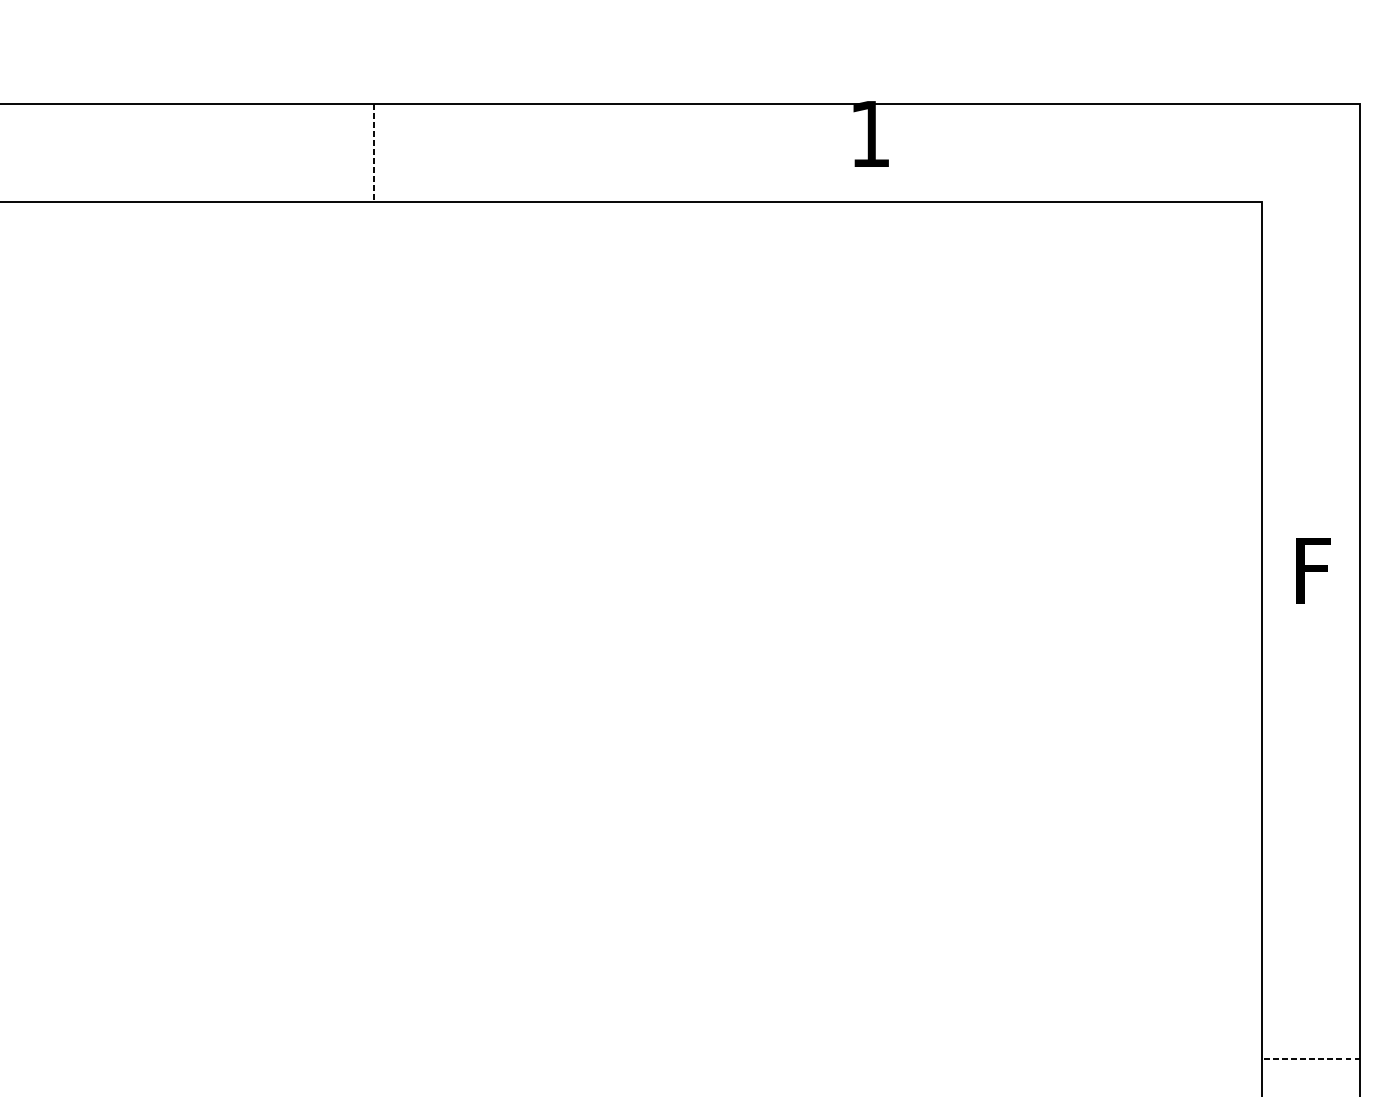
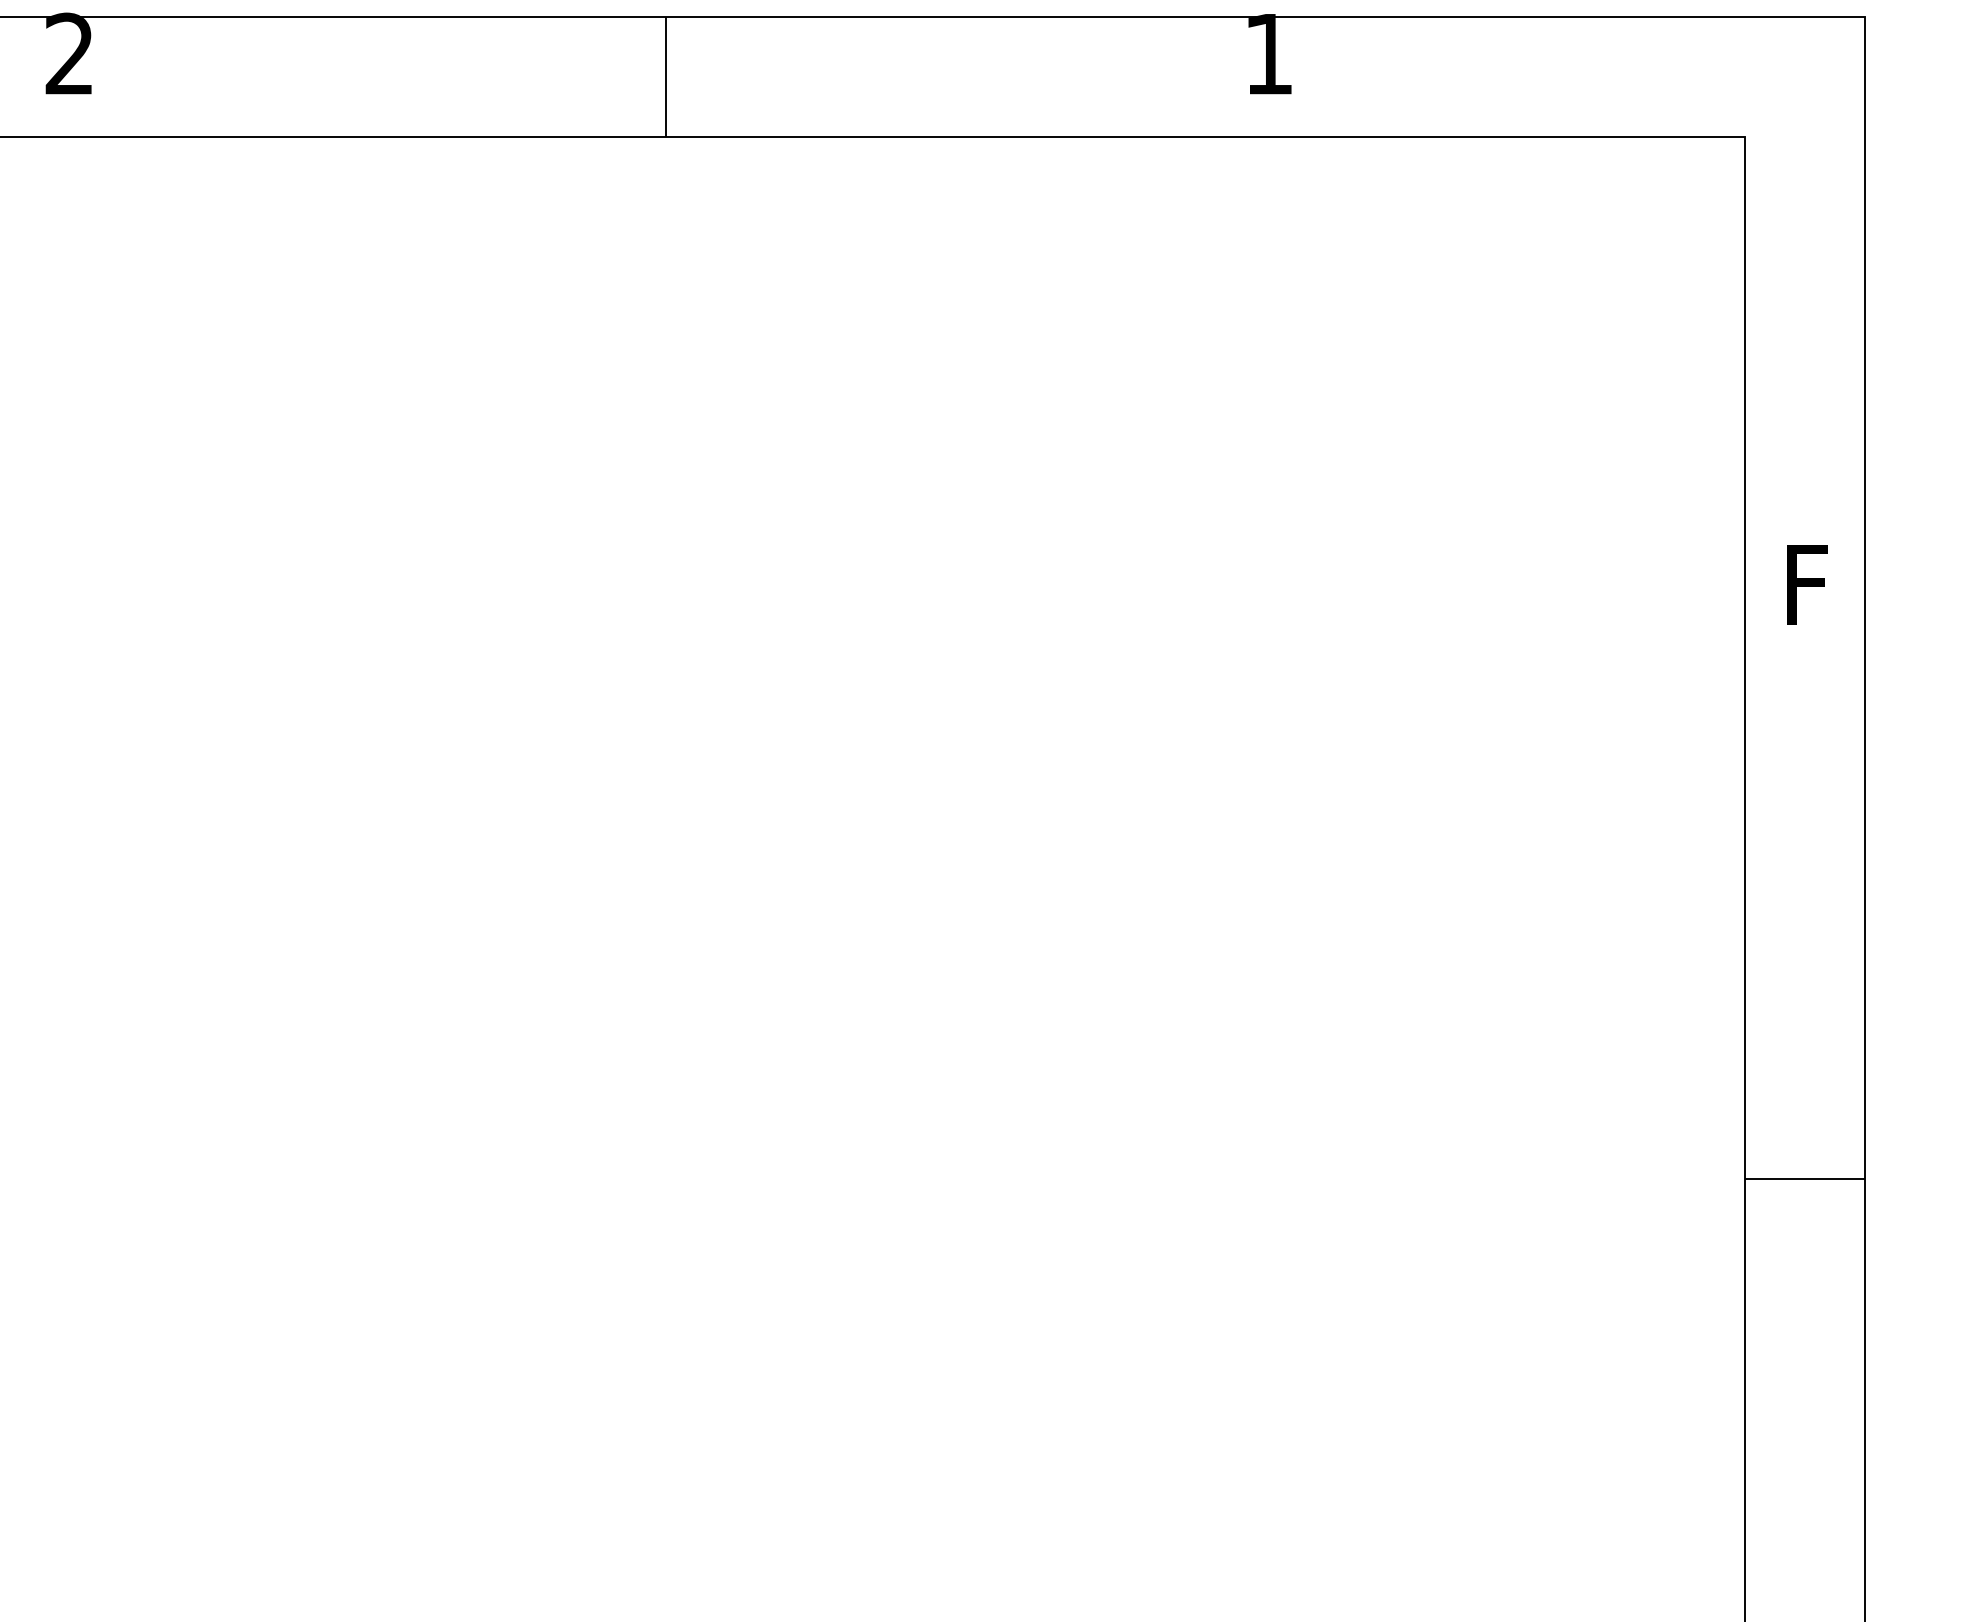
line: (373, 152) -> (665, 76), dashed -> solid
line: (1310, 1059) -> (1804, 1179), dashed -> solid

